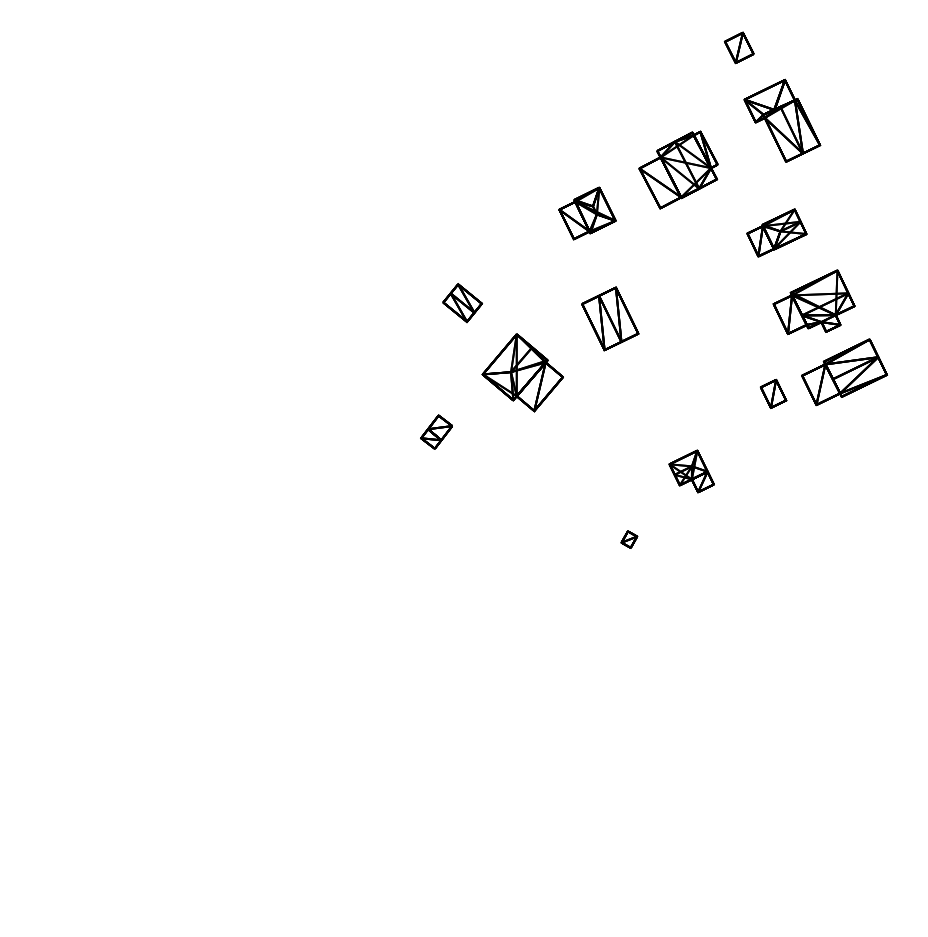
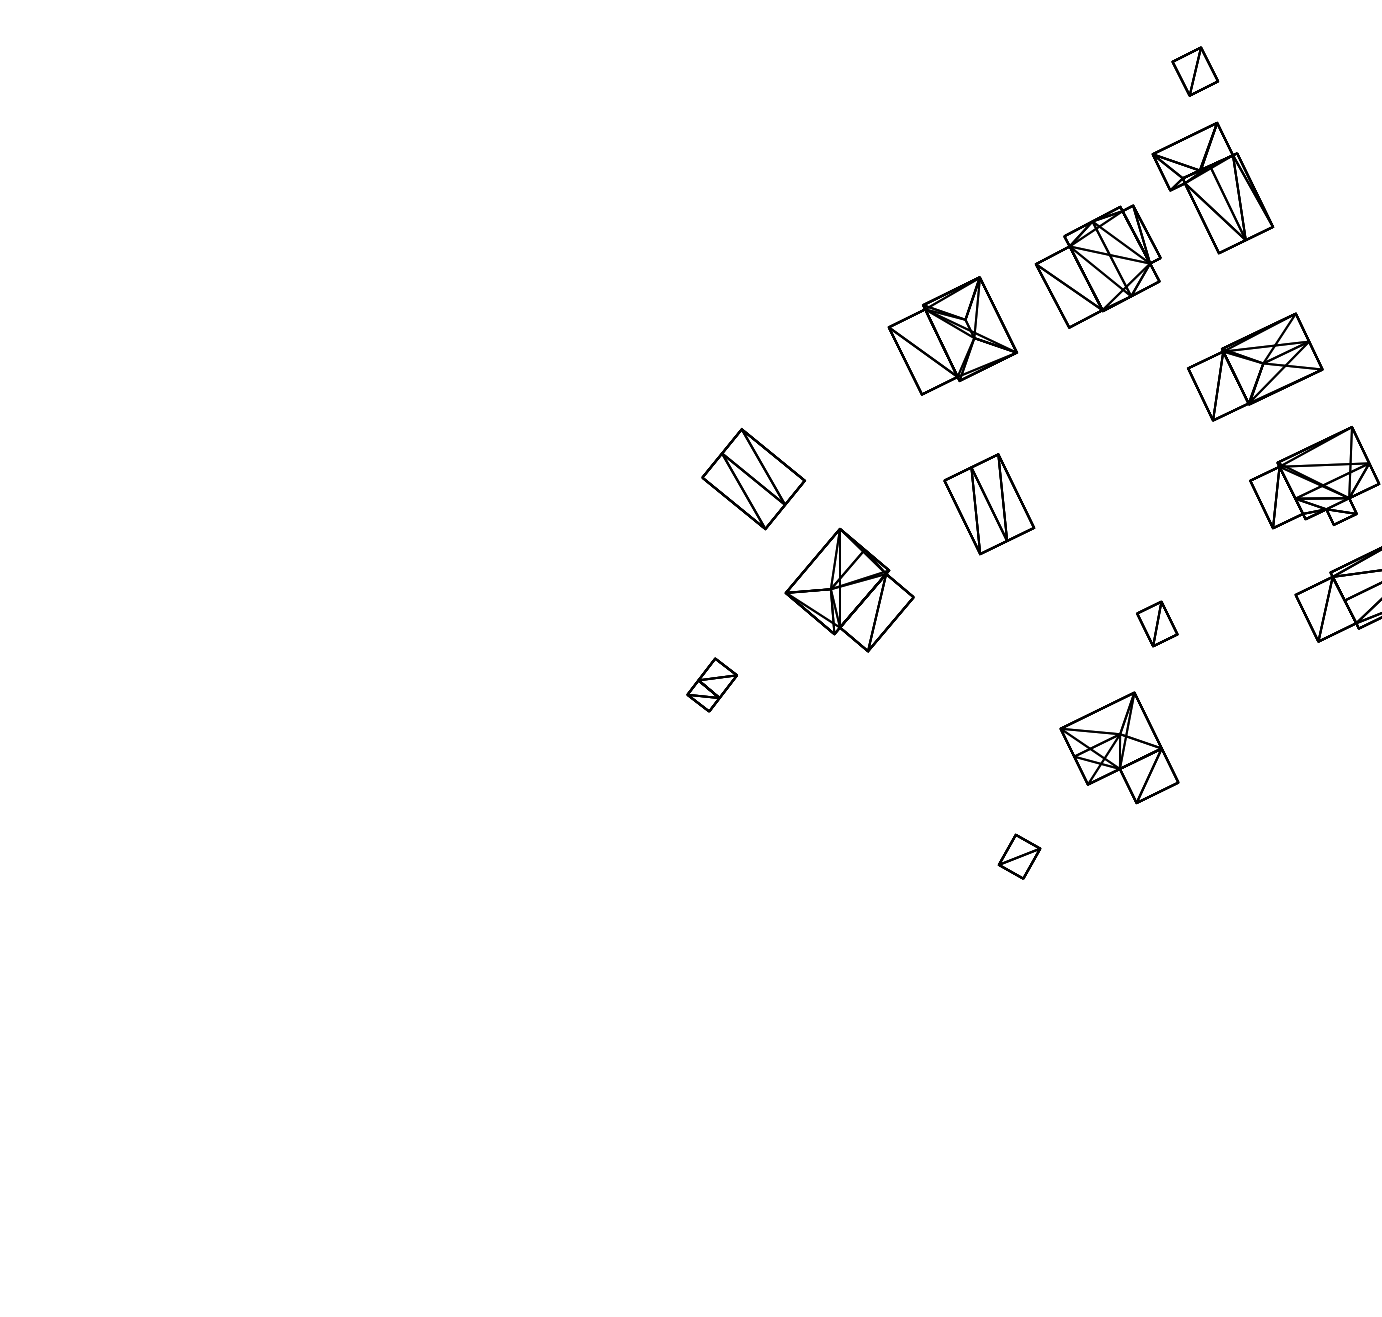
part: (782, 120) -> (1213, 187), moved
part: (587, 213) -> (952, 335), size x1.43
part: (776, 232) -> (1254, 366), size x1.43
part: (462, 302) -> (753, 478), size x1.67
part: (773, 393) -> (1157, 623), moved
part: (691, 471) -> (1118, 747), size x1.67
part: (629, 539) -> (1019, 856), size x1.67

